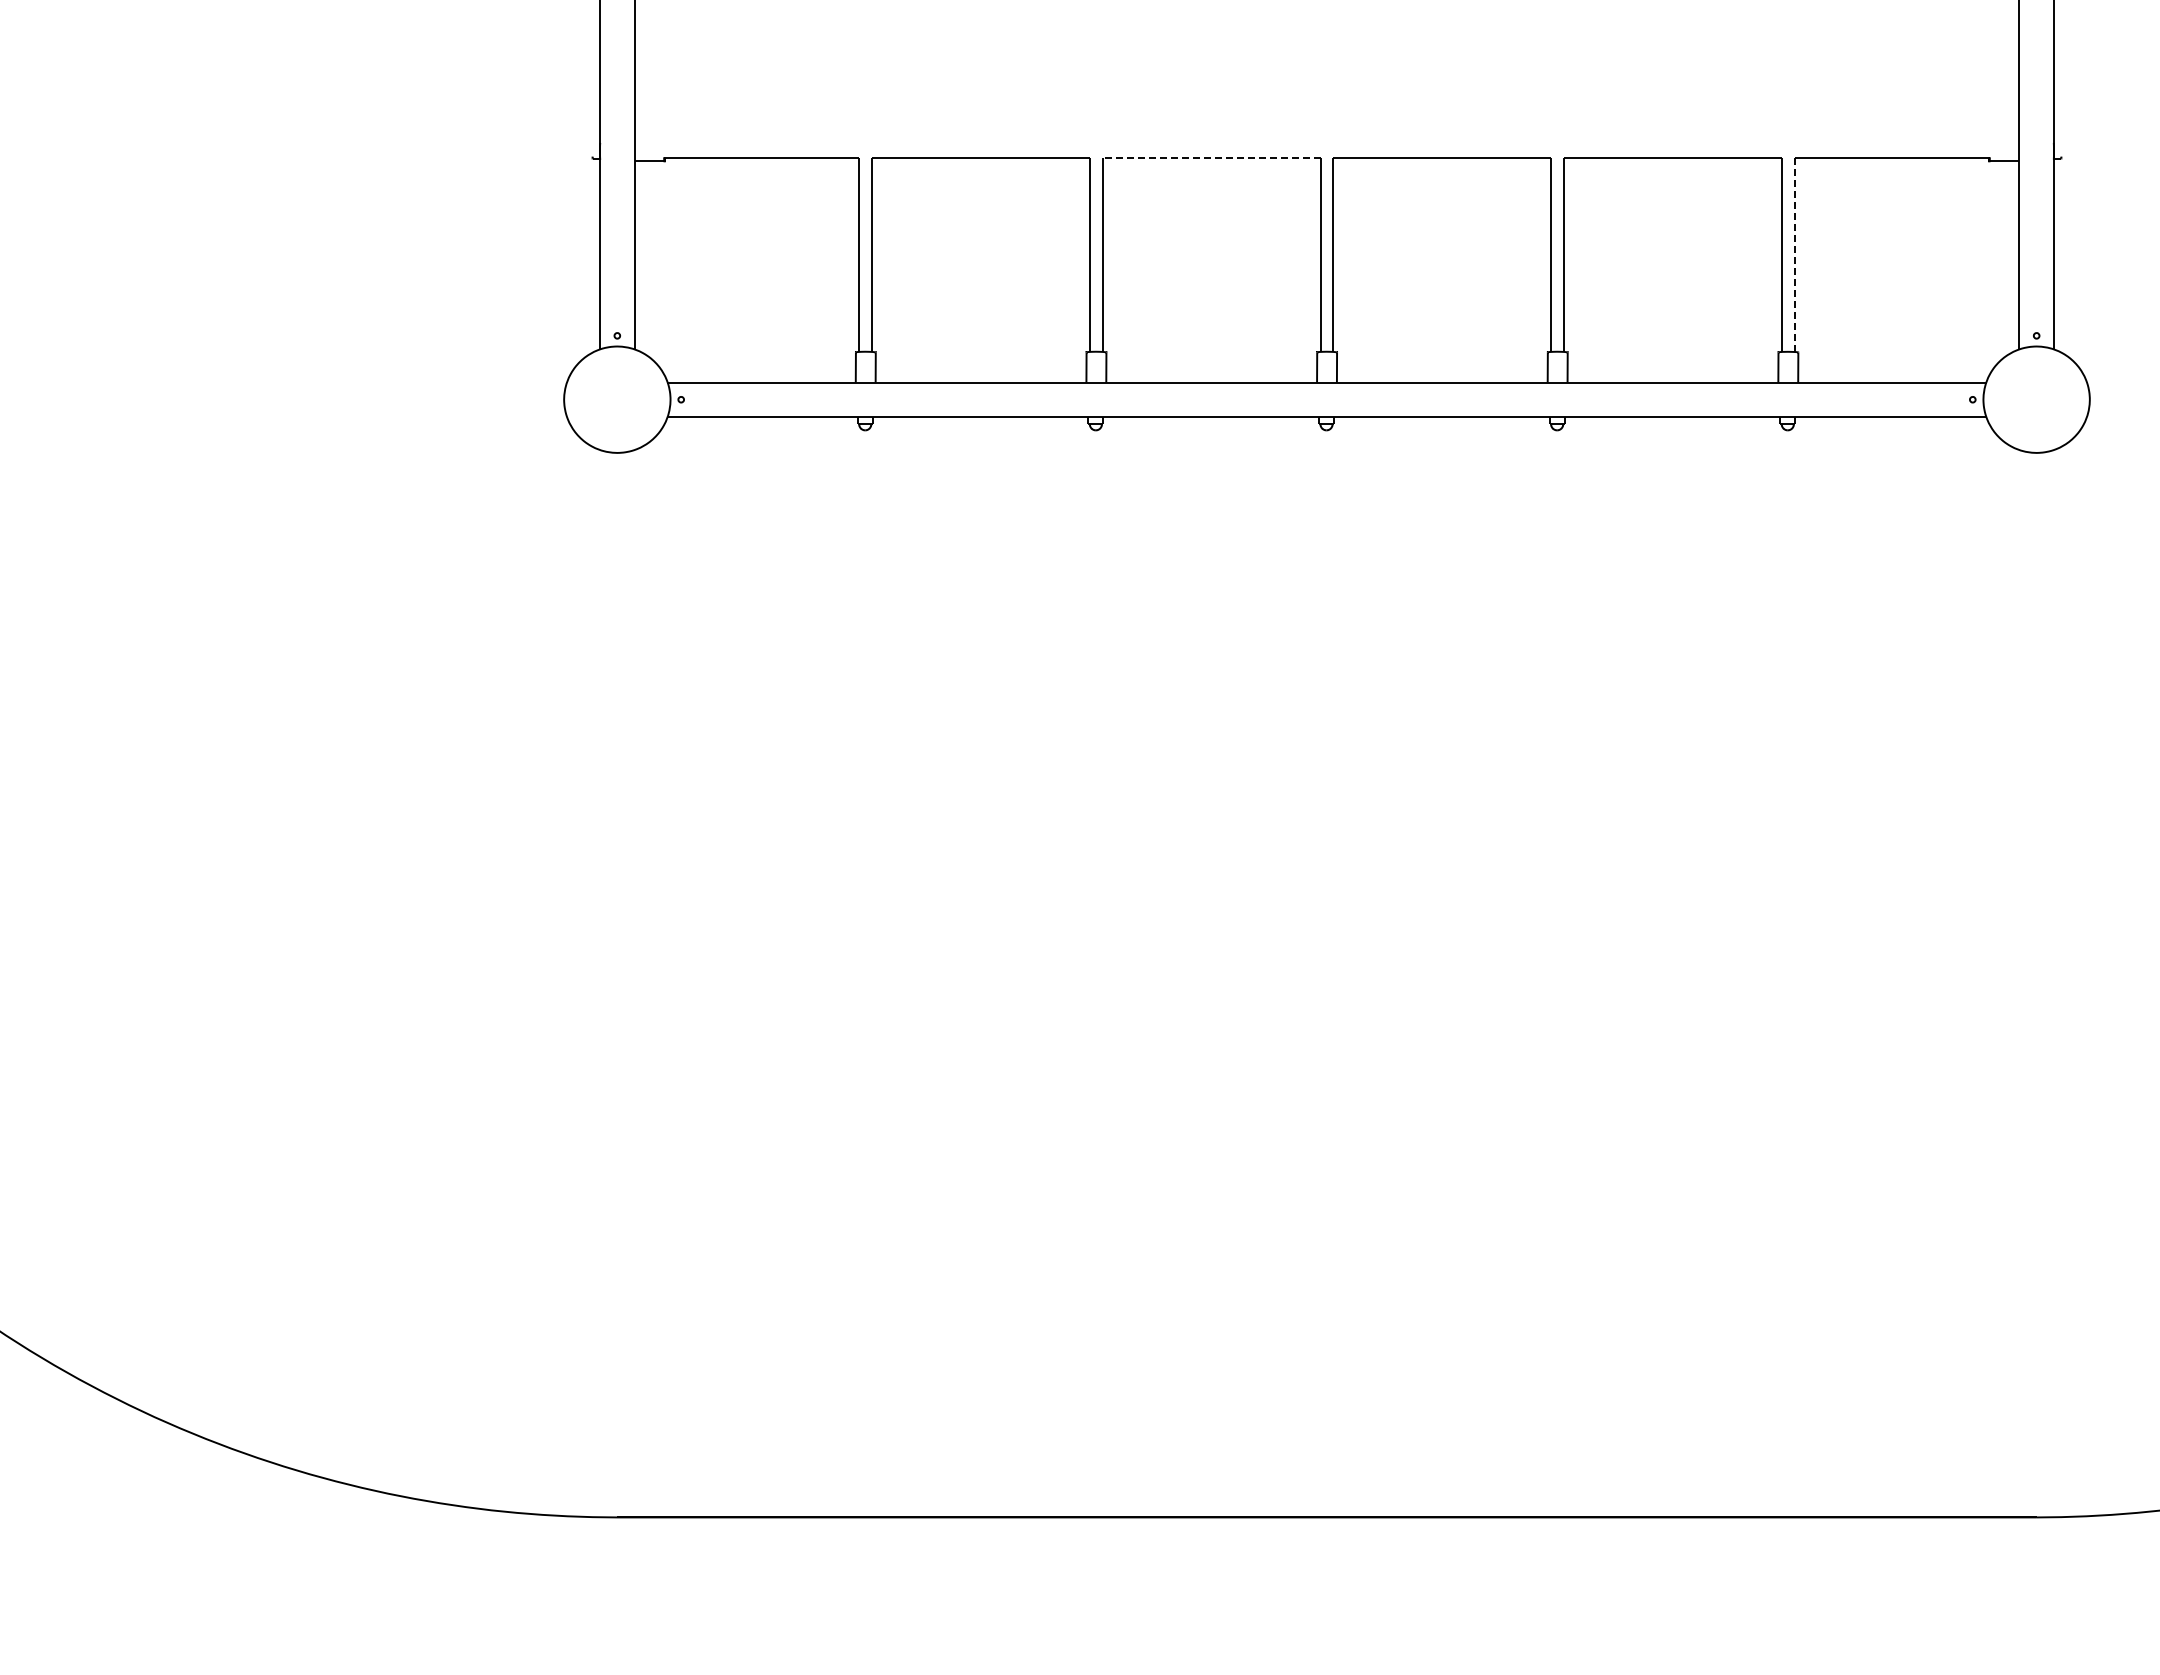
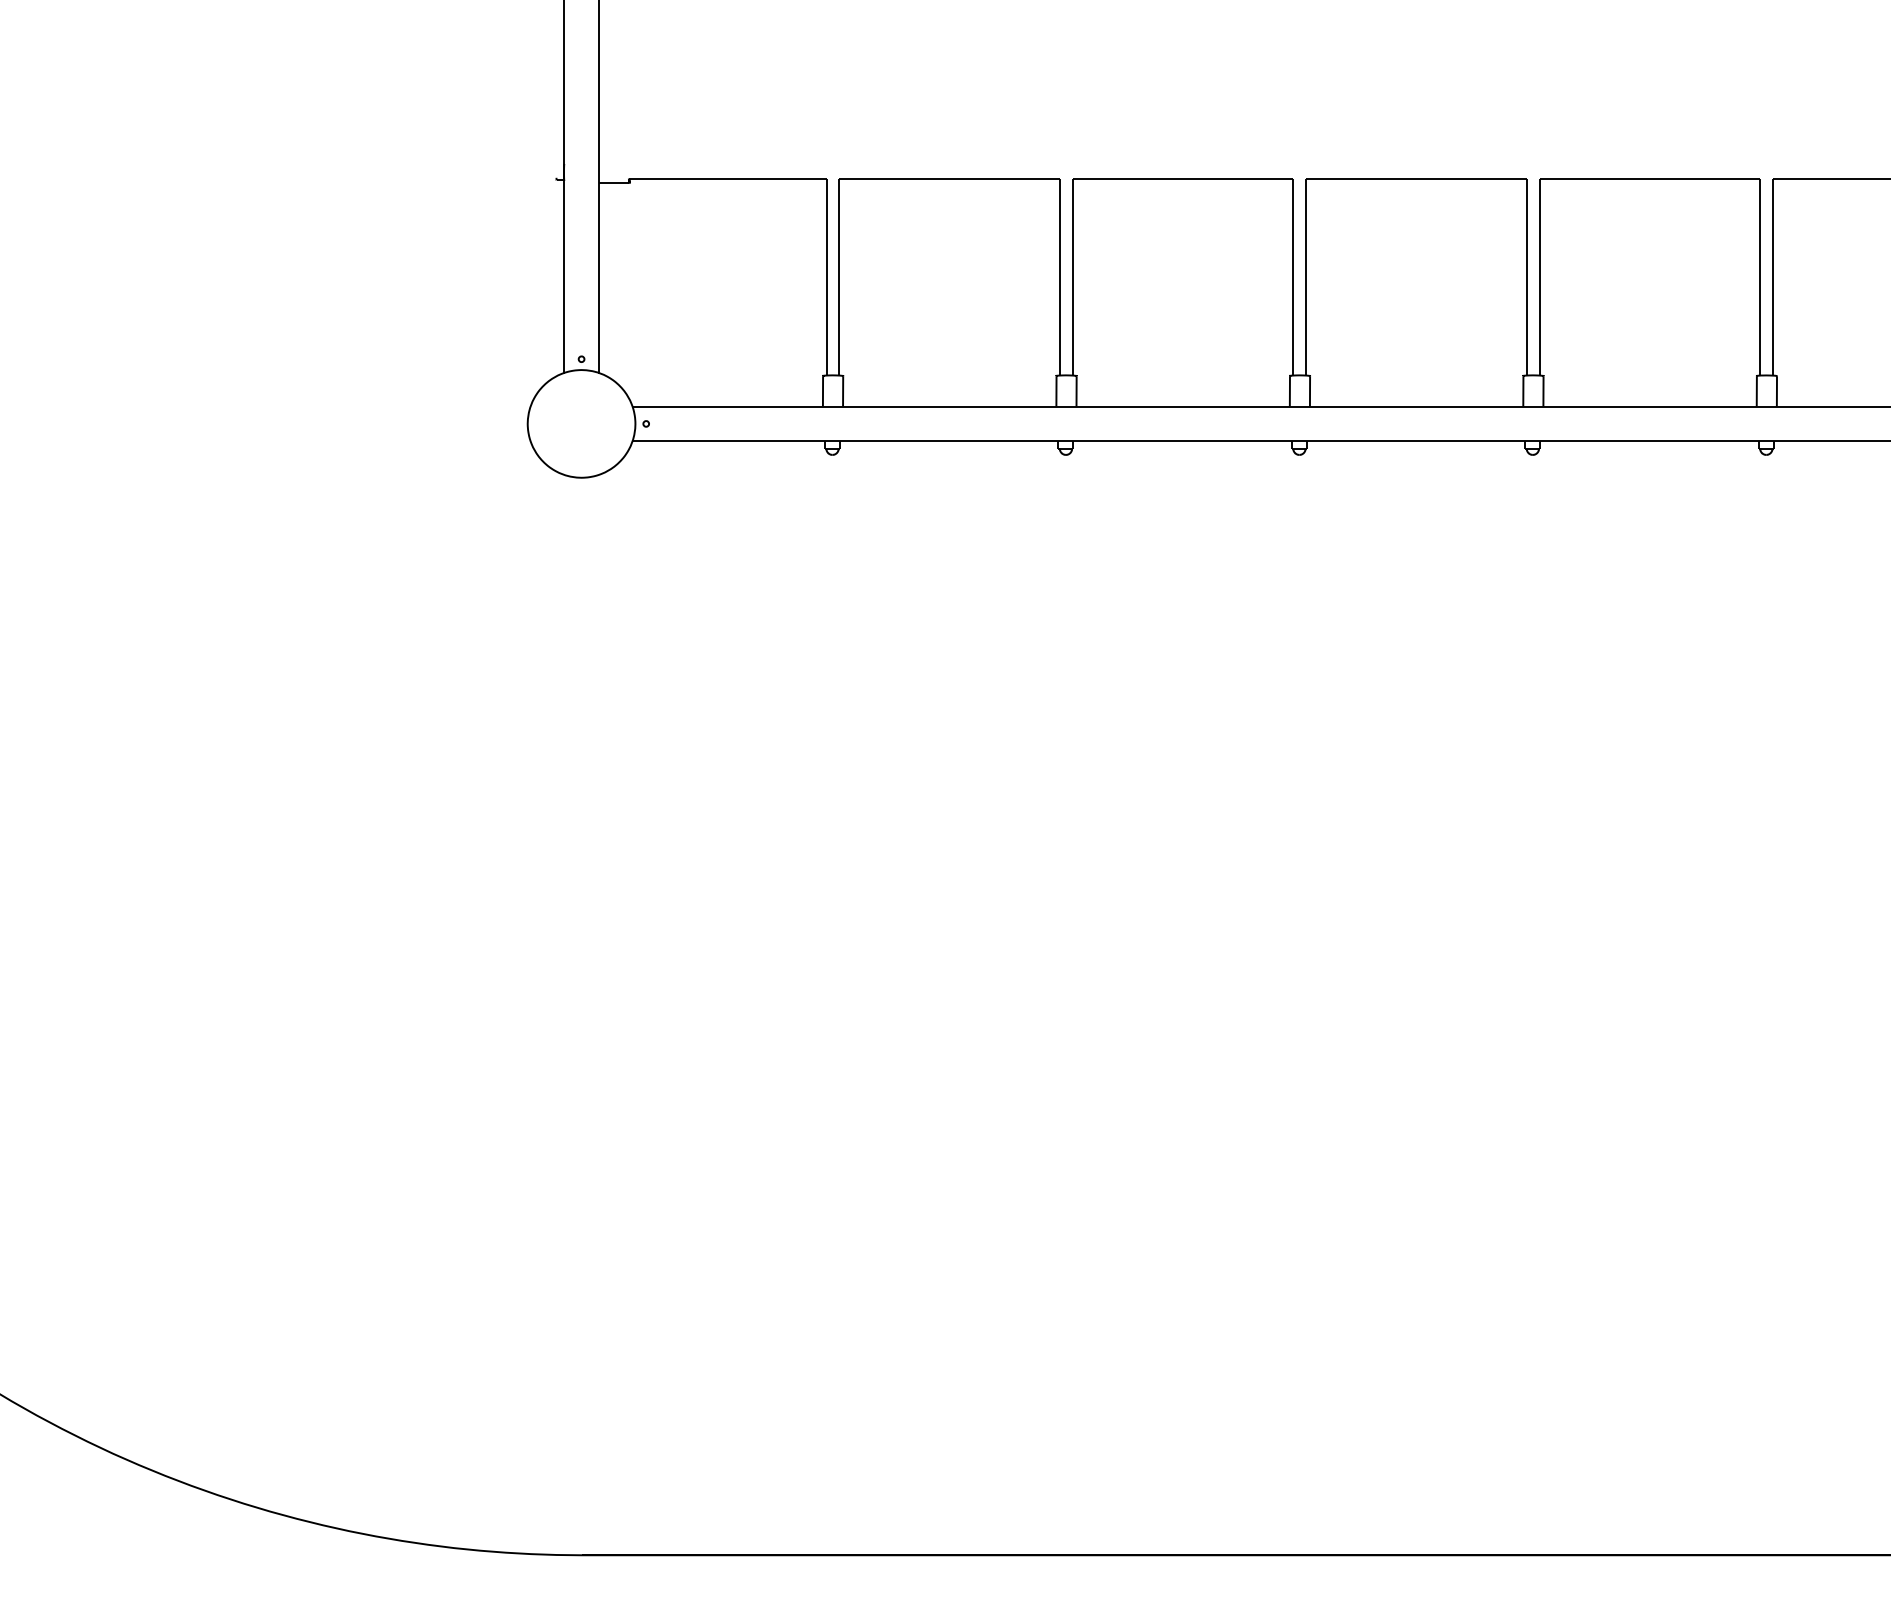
line: (1211, 157) -> (1182, 178), dashed -> solid
line: (1794, 255) -> (1773, 277), dashed -> solid

